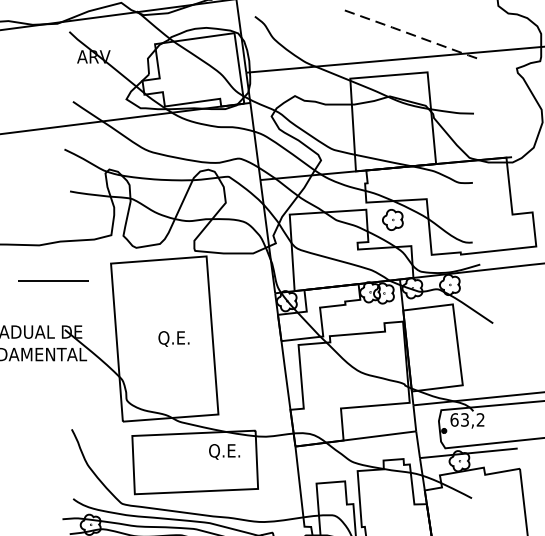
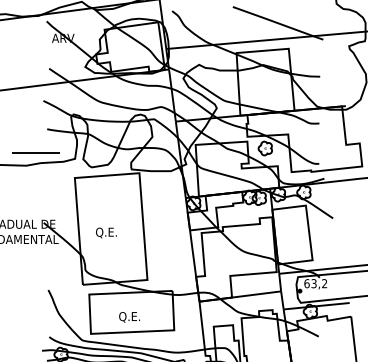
line: (412, 34) -> (278, 23), dashed -> solid
line: (52, 280) -> (35, 152), moved
text: (174, 338) -> (106, 232), moved
text: (224, 452) -> (129, 317), moved

